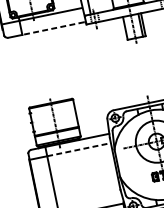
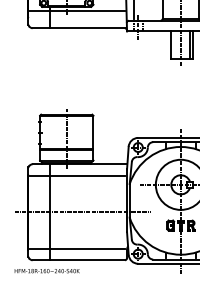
line: (53, 28) -> (87, 28), dashed -> solid
line: (78, 149) -> (87, 175), dashed -> solid
line: (80, 181) -> (82, 212), added

